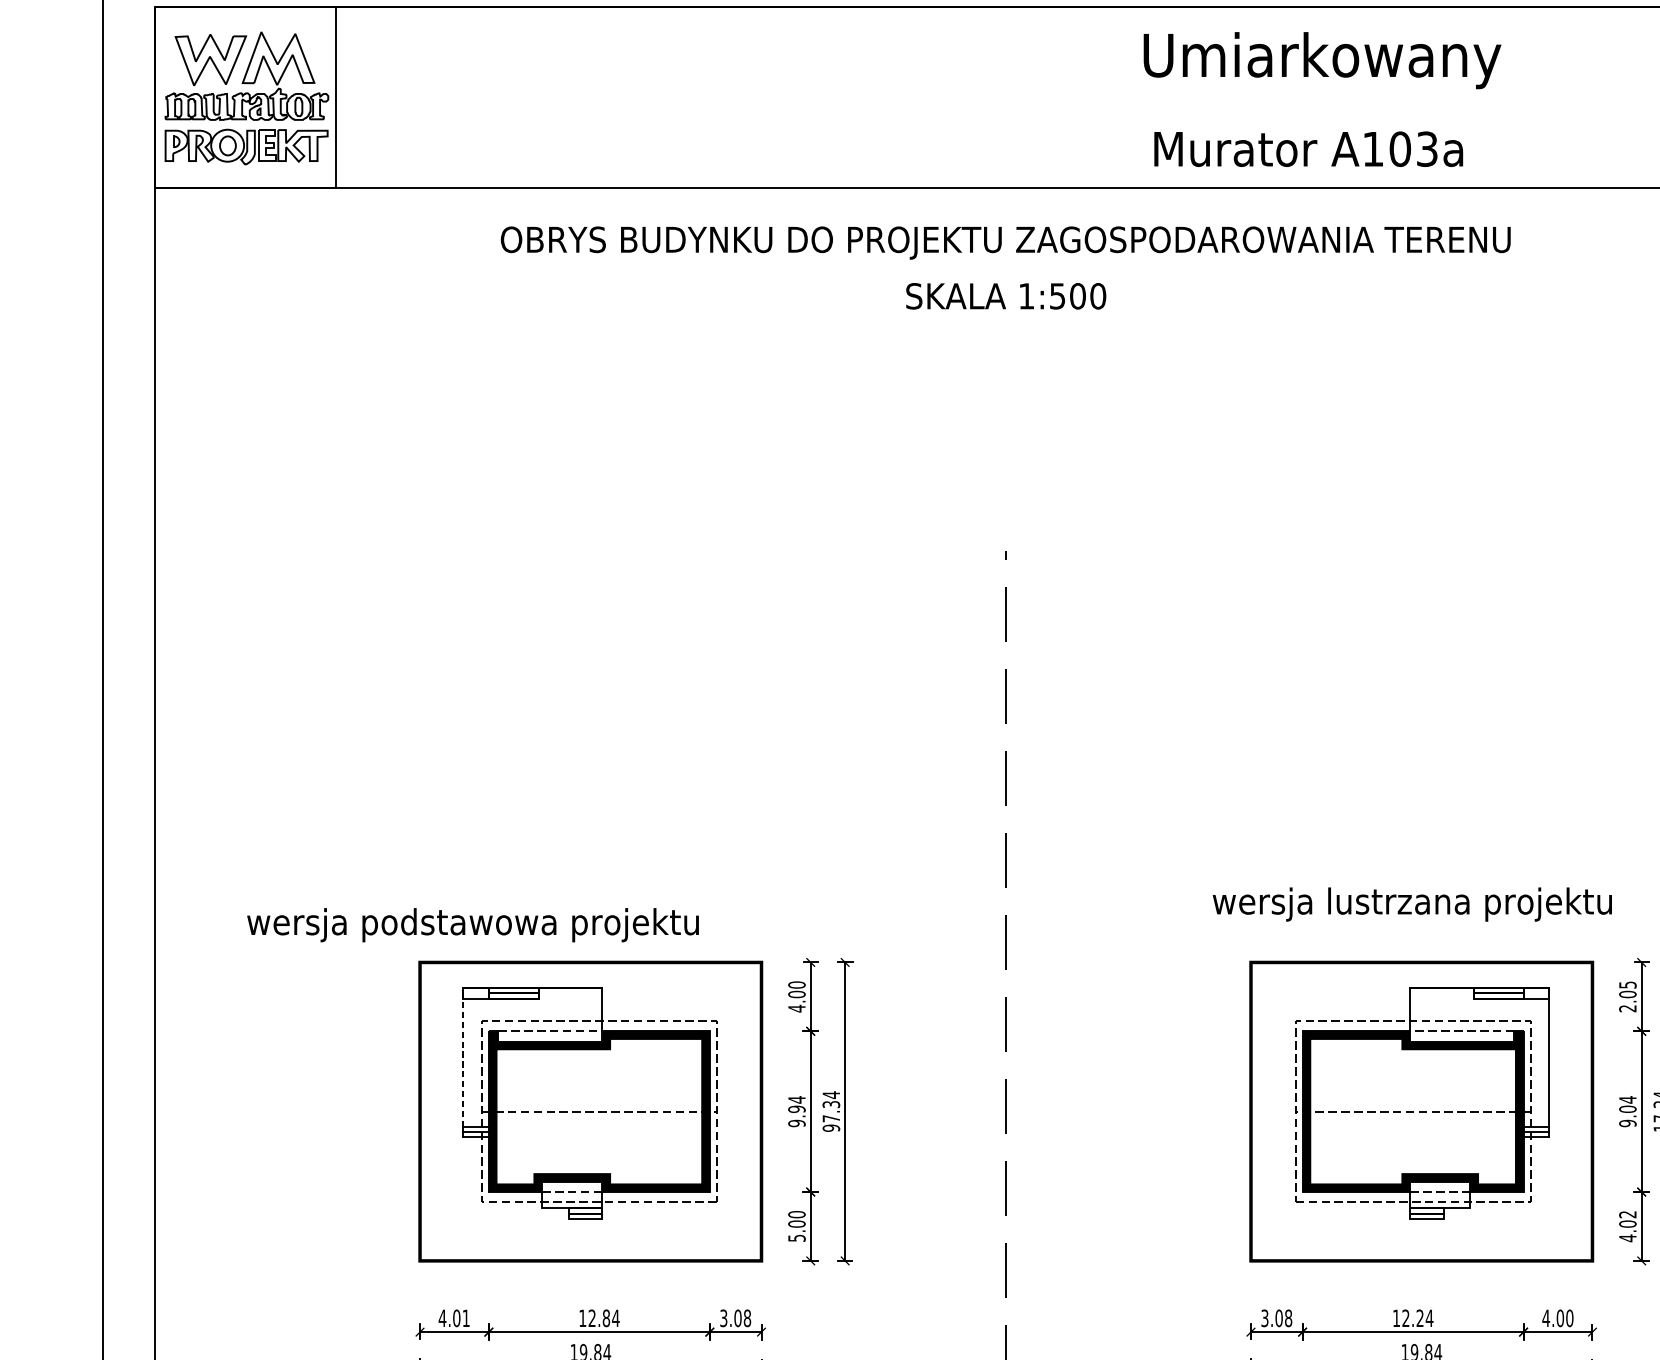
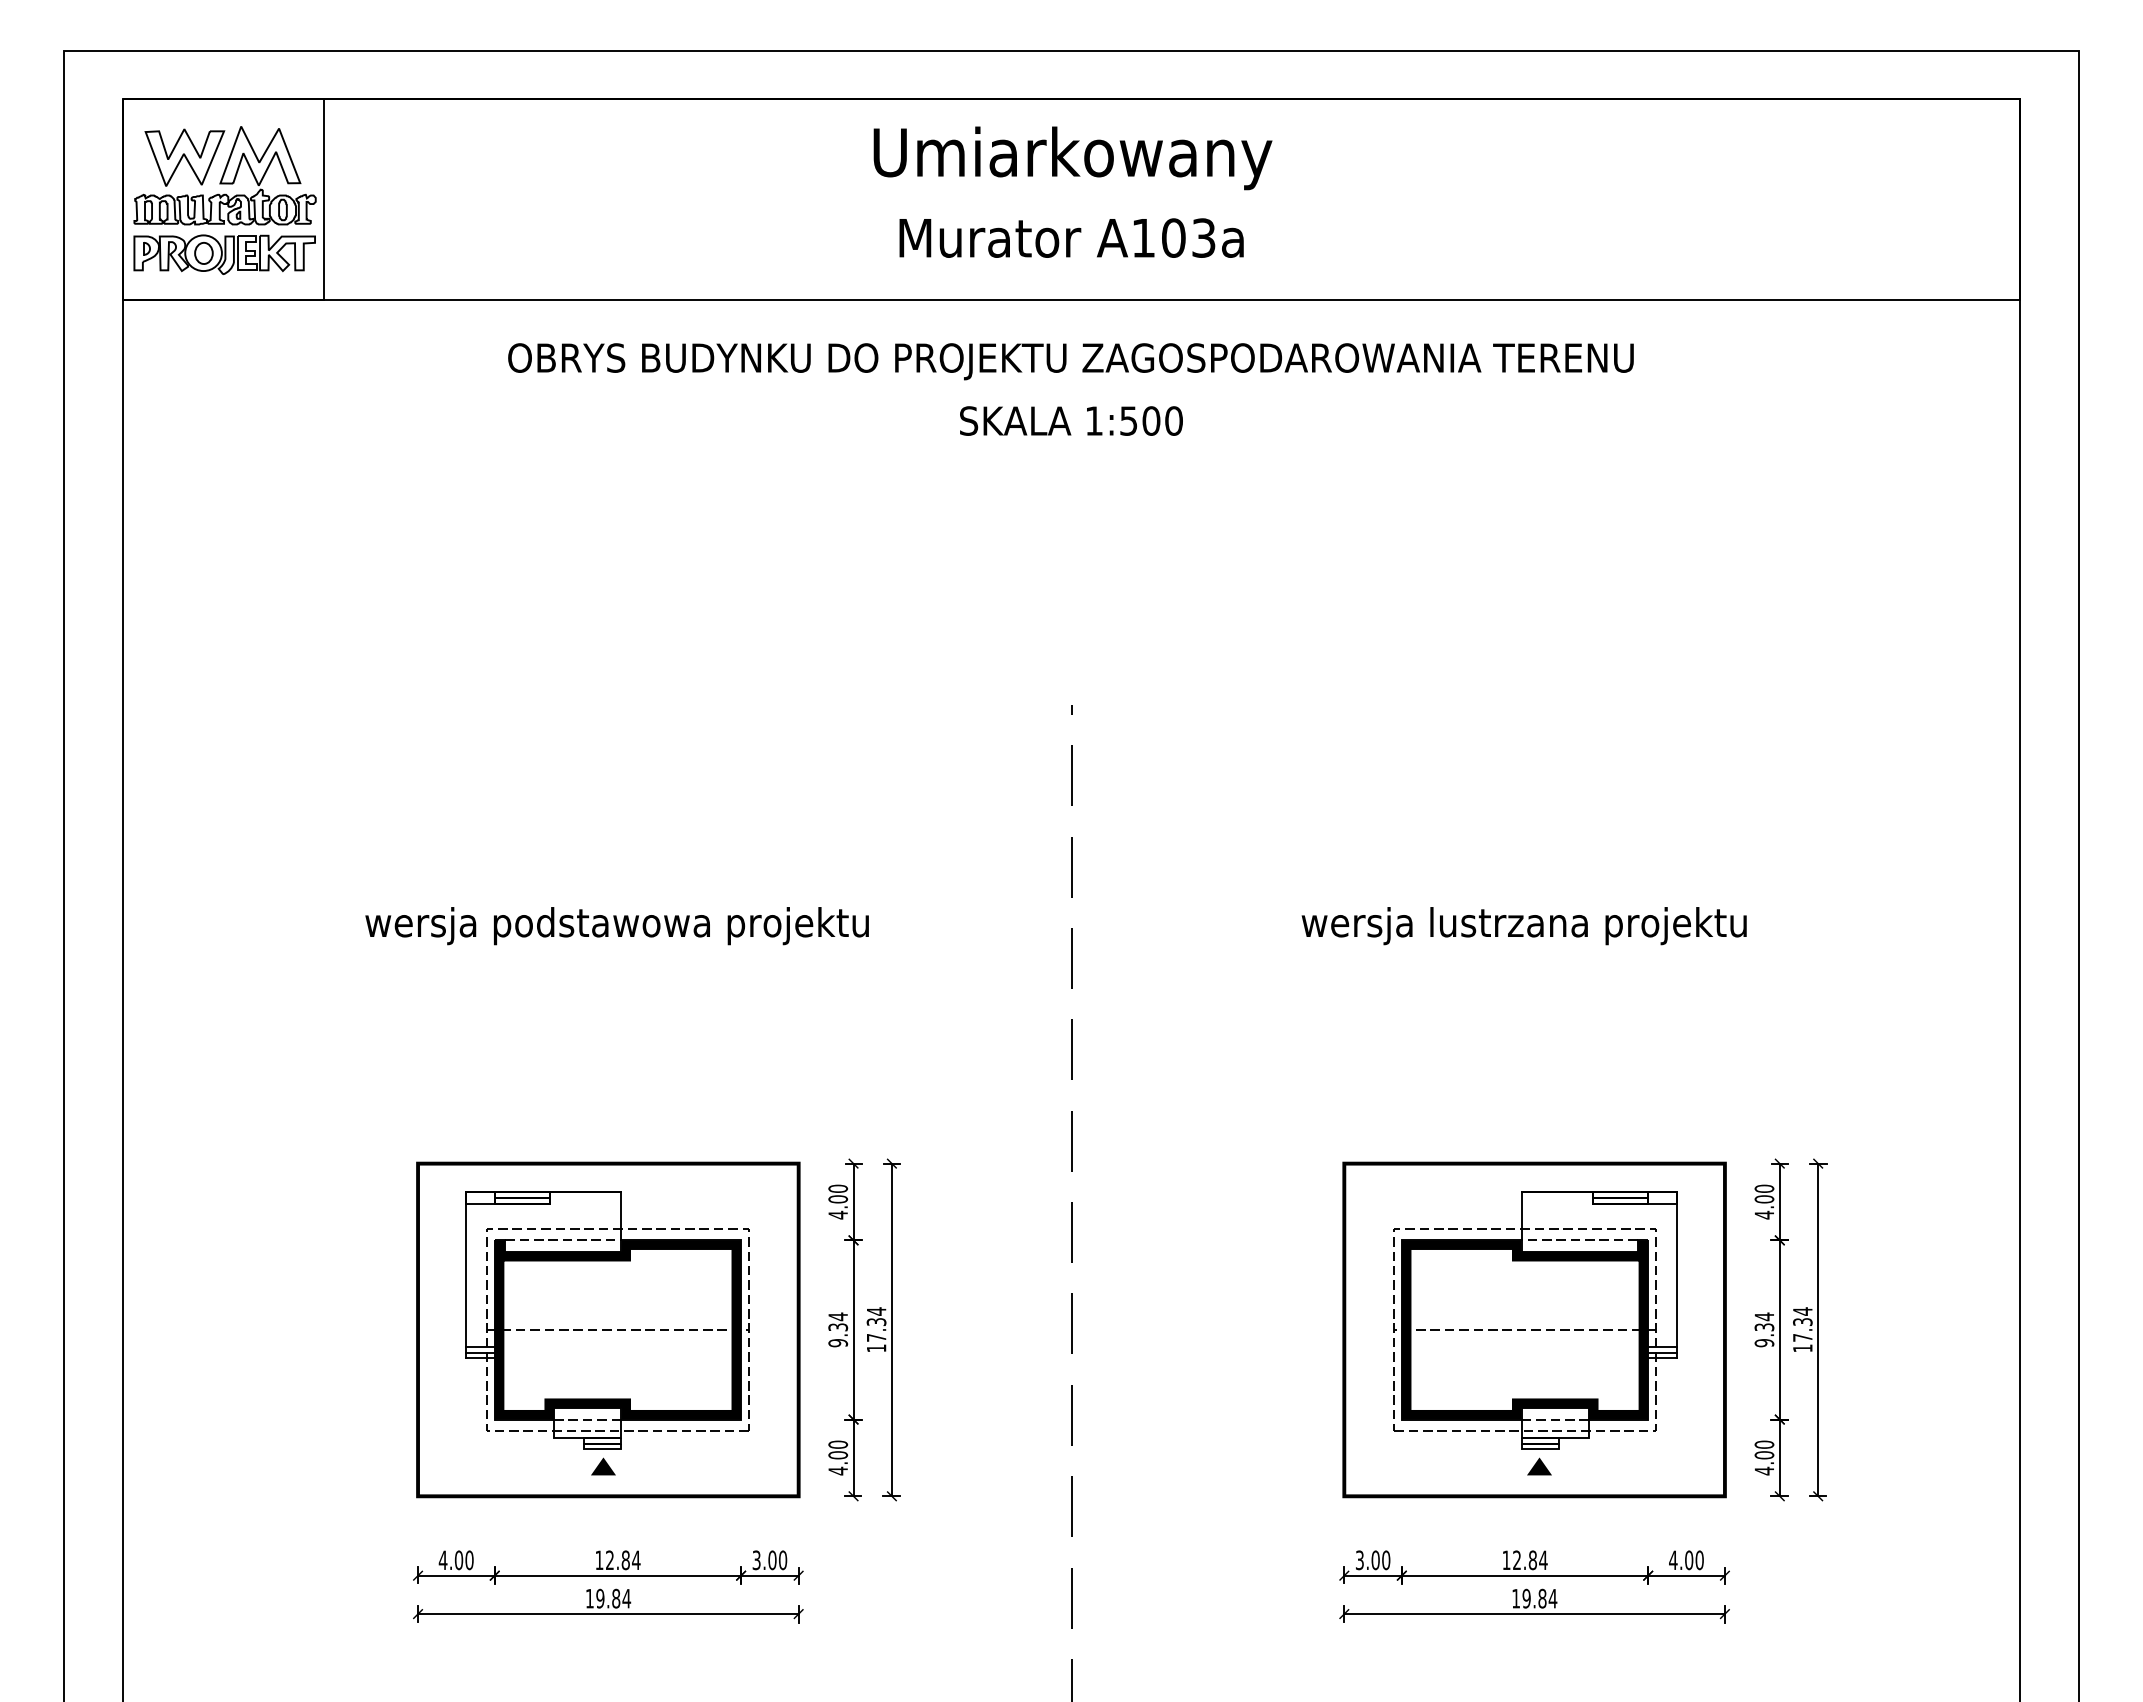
text: (1322, 60) -> (1072, 158), moved
text: (1308, 148) -> (1071, 237), moved
text: (1411, 904) -> (1523, 926), moved
text: (472, 925) -> (616, 926), moved
text: (1627, 996) -> (1764, 1201), 2.05 -> 4.00
line: (463, 1057) -> (466, 1269), dashed -> solid
text: (796, 1109) -> (837, 1327), 9.94 -> 9.34
text: (1627, 1109) -> (1764, 1327), 9.04 -> 9.34
text: (831, 1128) -> (876, 1348), 97.34 -> 17.34
text: (1627, 1214) -> (1764, 1444), 4.02 -> 4.00
fill: (586, 1234) -> (603, 1466), added
fill: (1426, 1234) -> (1539, 1466), added
text: (797, 1237) -> (838, 1470), 5.00 -> 4.00
text: (747, 1317) -> (783, 1559), 3.08 -> 3.00
text: (1288, 1317) -> (1386, 1559), 3.08 -> 3.00
text: (466, 1318) -> (469, 1560), 4.01 -> 4.00
text: (1419, 1318) -> (1532, 1560), 12.24 -> 12.84

